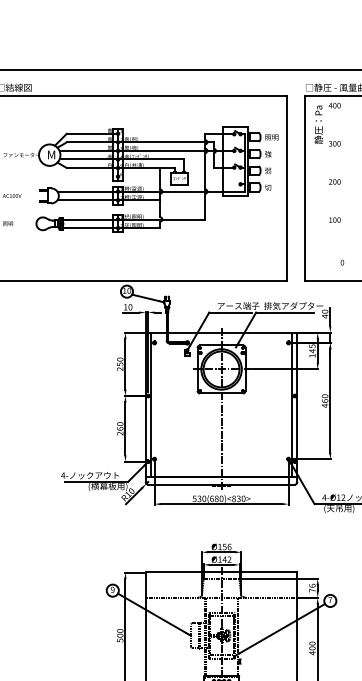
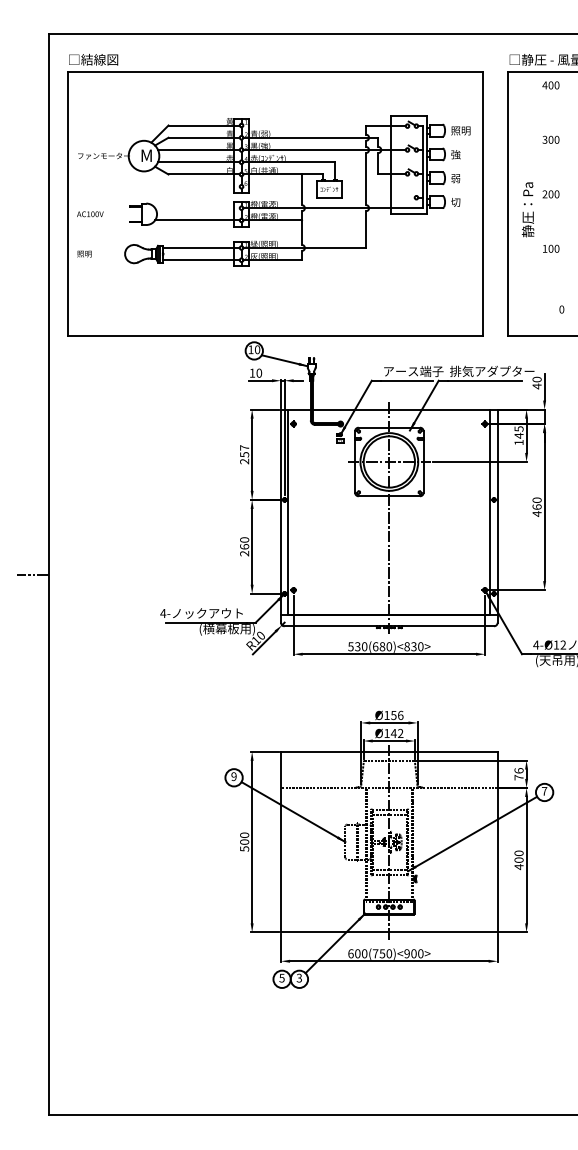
text: (318, 124) -> (527, 209), moved
line: (87, 191) -> (197, 208), removed
text: (120, 359) -> (244, 447), 250 -> 257

